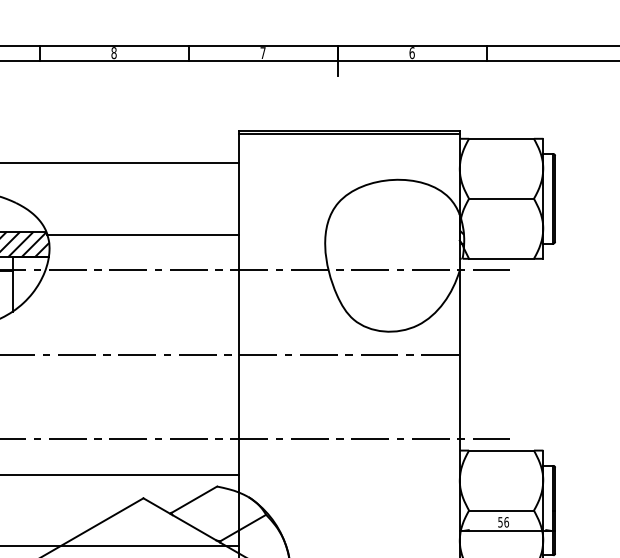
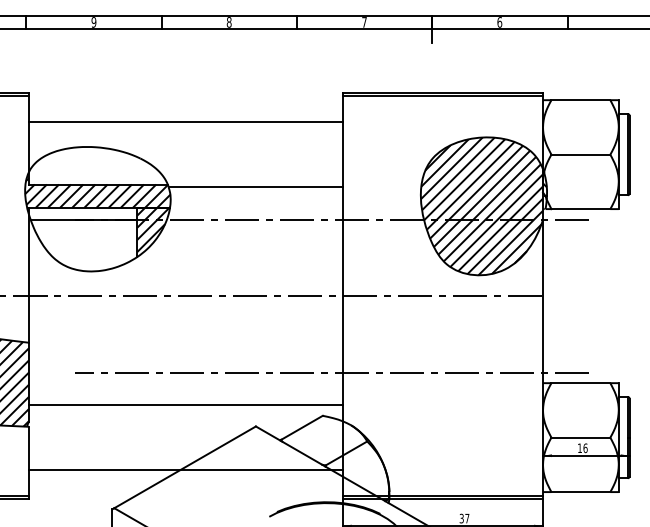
hatch: (392, 255) -> (481, 206), added
hatch: (30, 281) -> (153, 229), added
text: (499, 522) -> (579, 448), 56 -> 16

